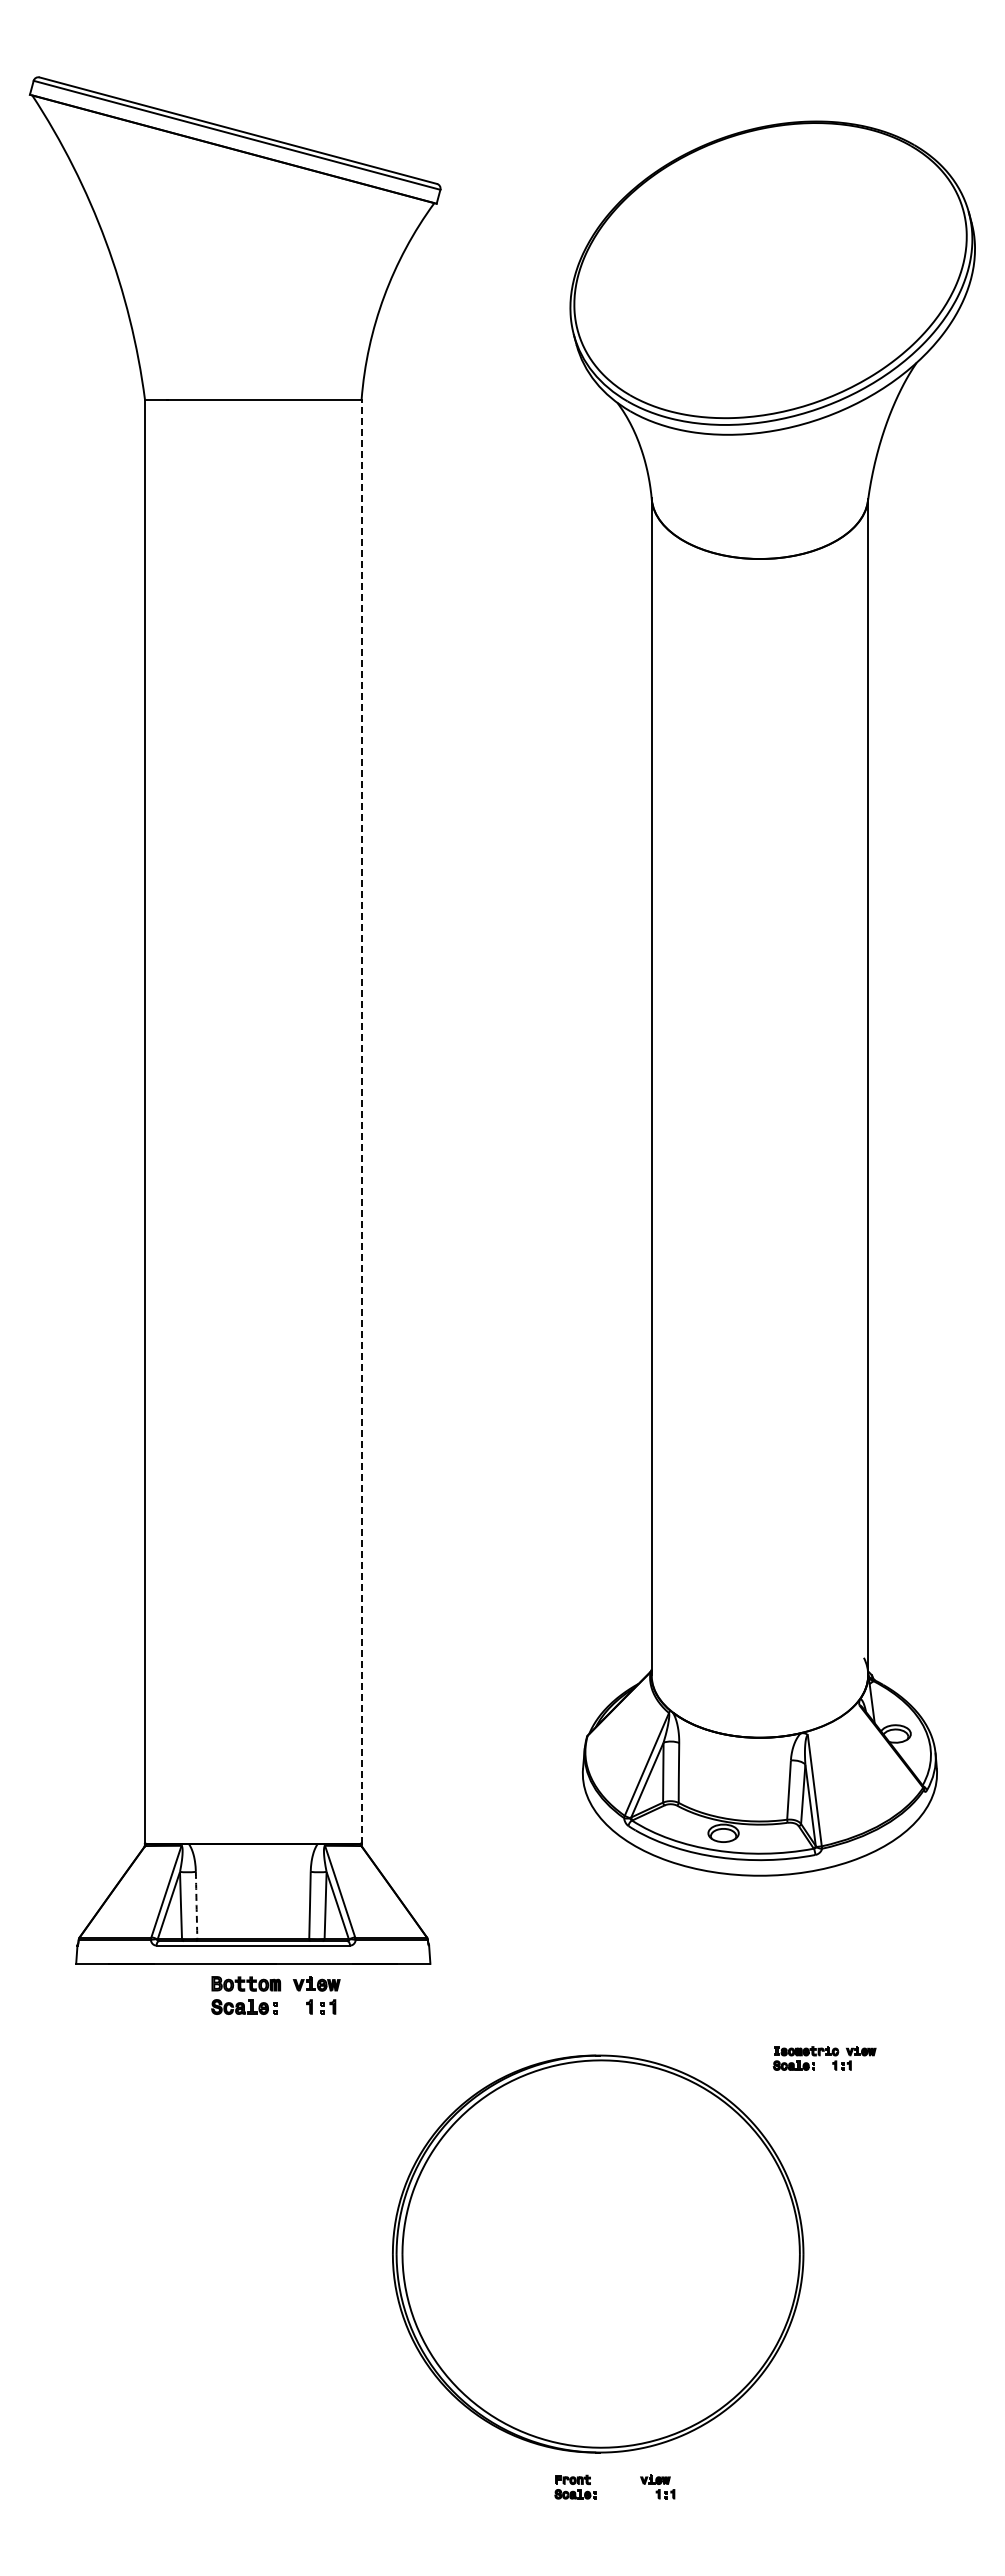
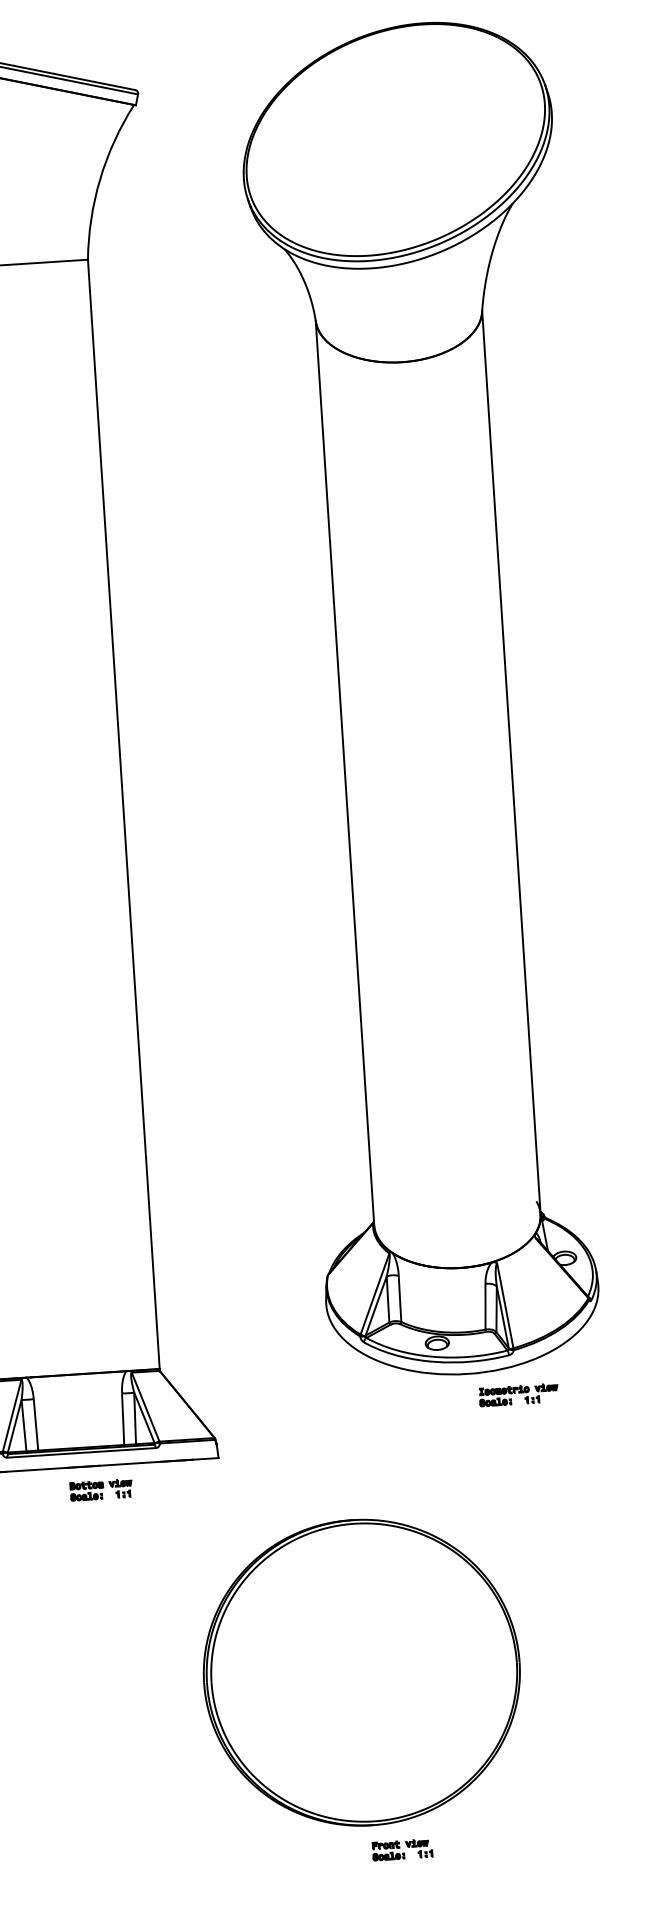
line: (361, 1121) -> (123, 814), dashed -> solid
arc: (196, 1905) -> (35, 1424), dashed -> solid
part: (275, 1995) -> (101, 1490), size x0.62
part: (824, 2058) -> (518, 1395), moved
part: (575, 2486) -> (388, 1850), moved

